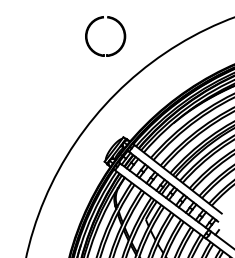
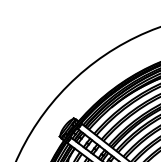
part: (93, 23) -> (51, 32), removed

